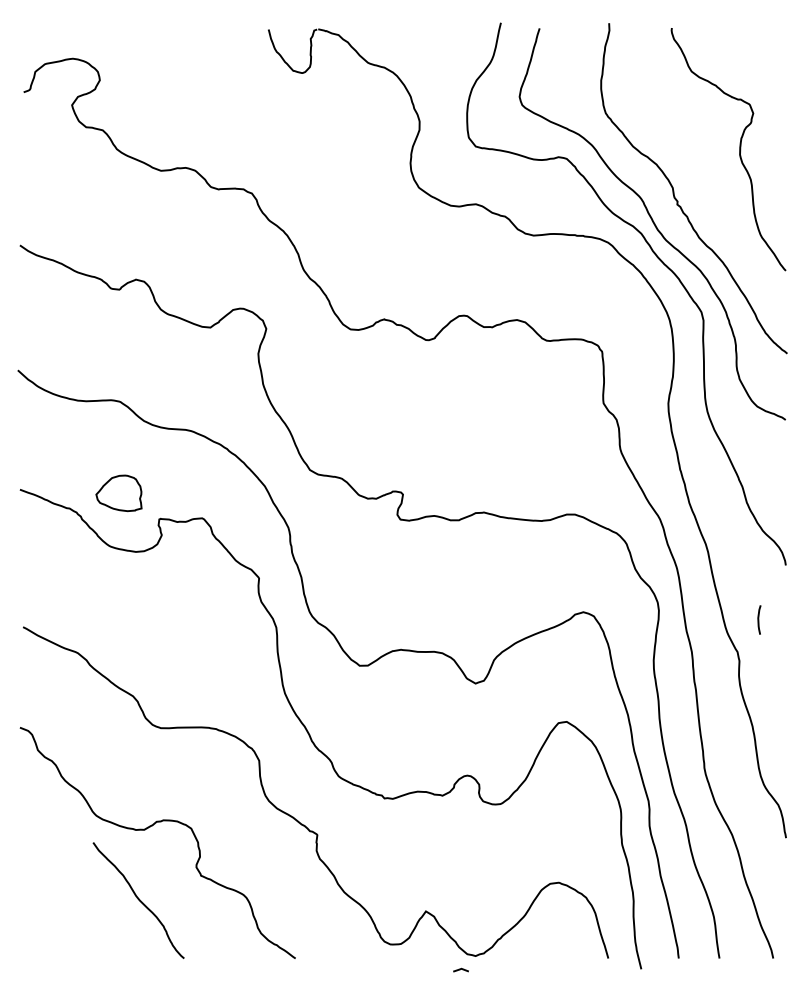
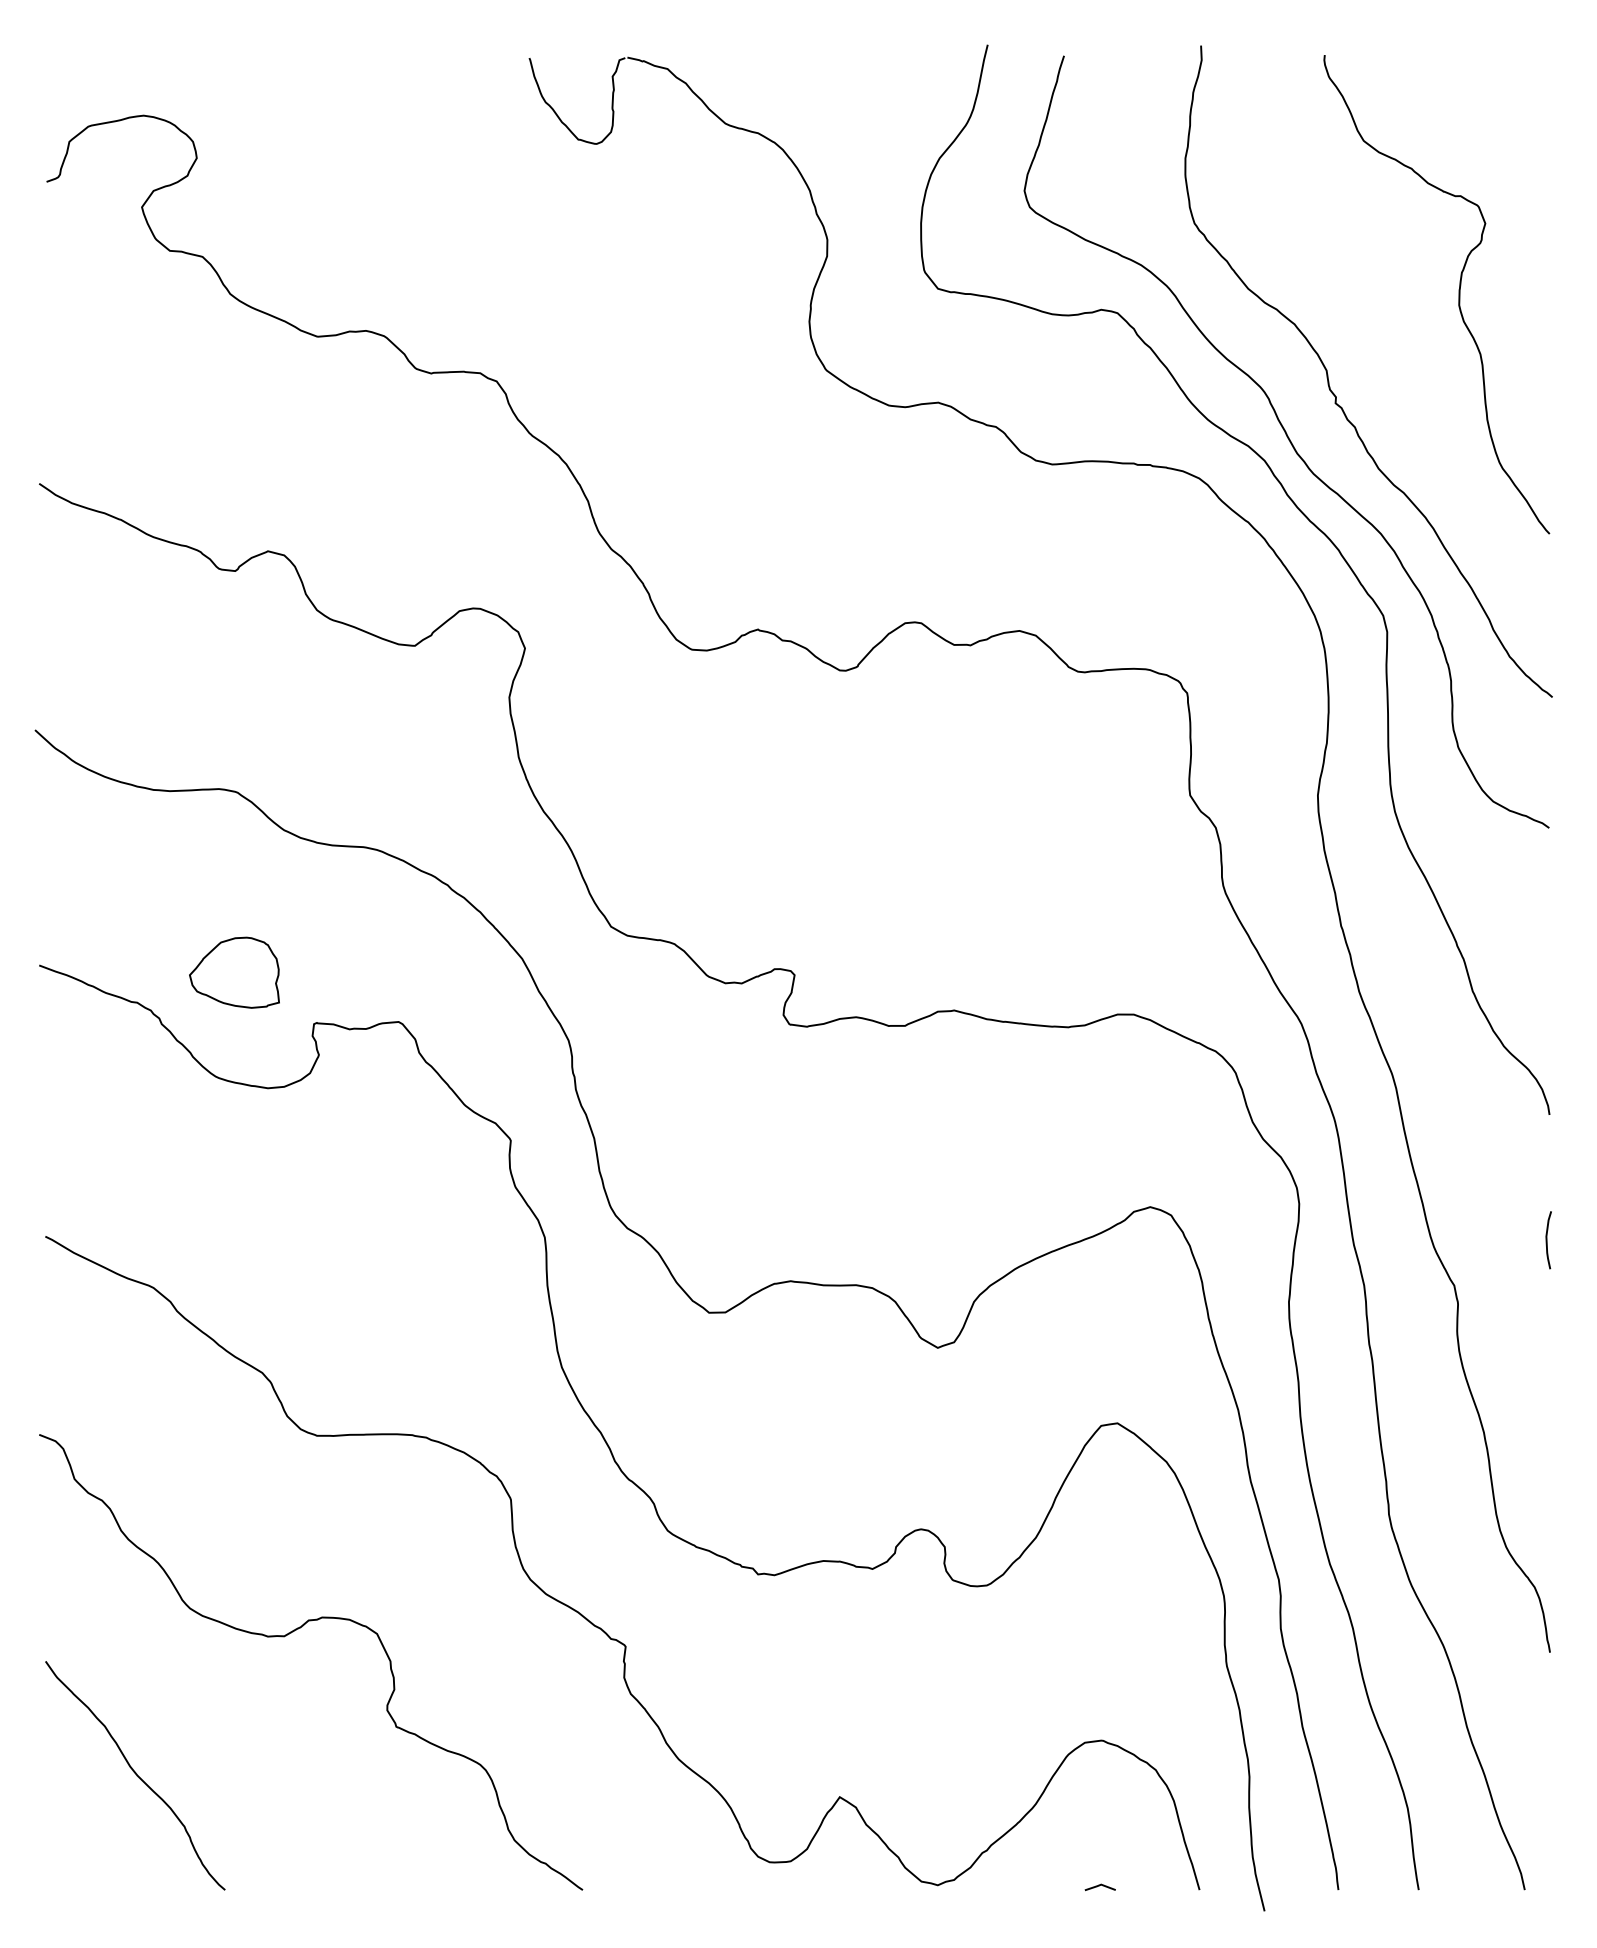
curve: (759, 619) -> (1548, 1239), moved
curve: (138, 900) -> (134, 1775), moved
line: (460, 969) -> (1099, 1886), moved

